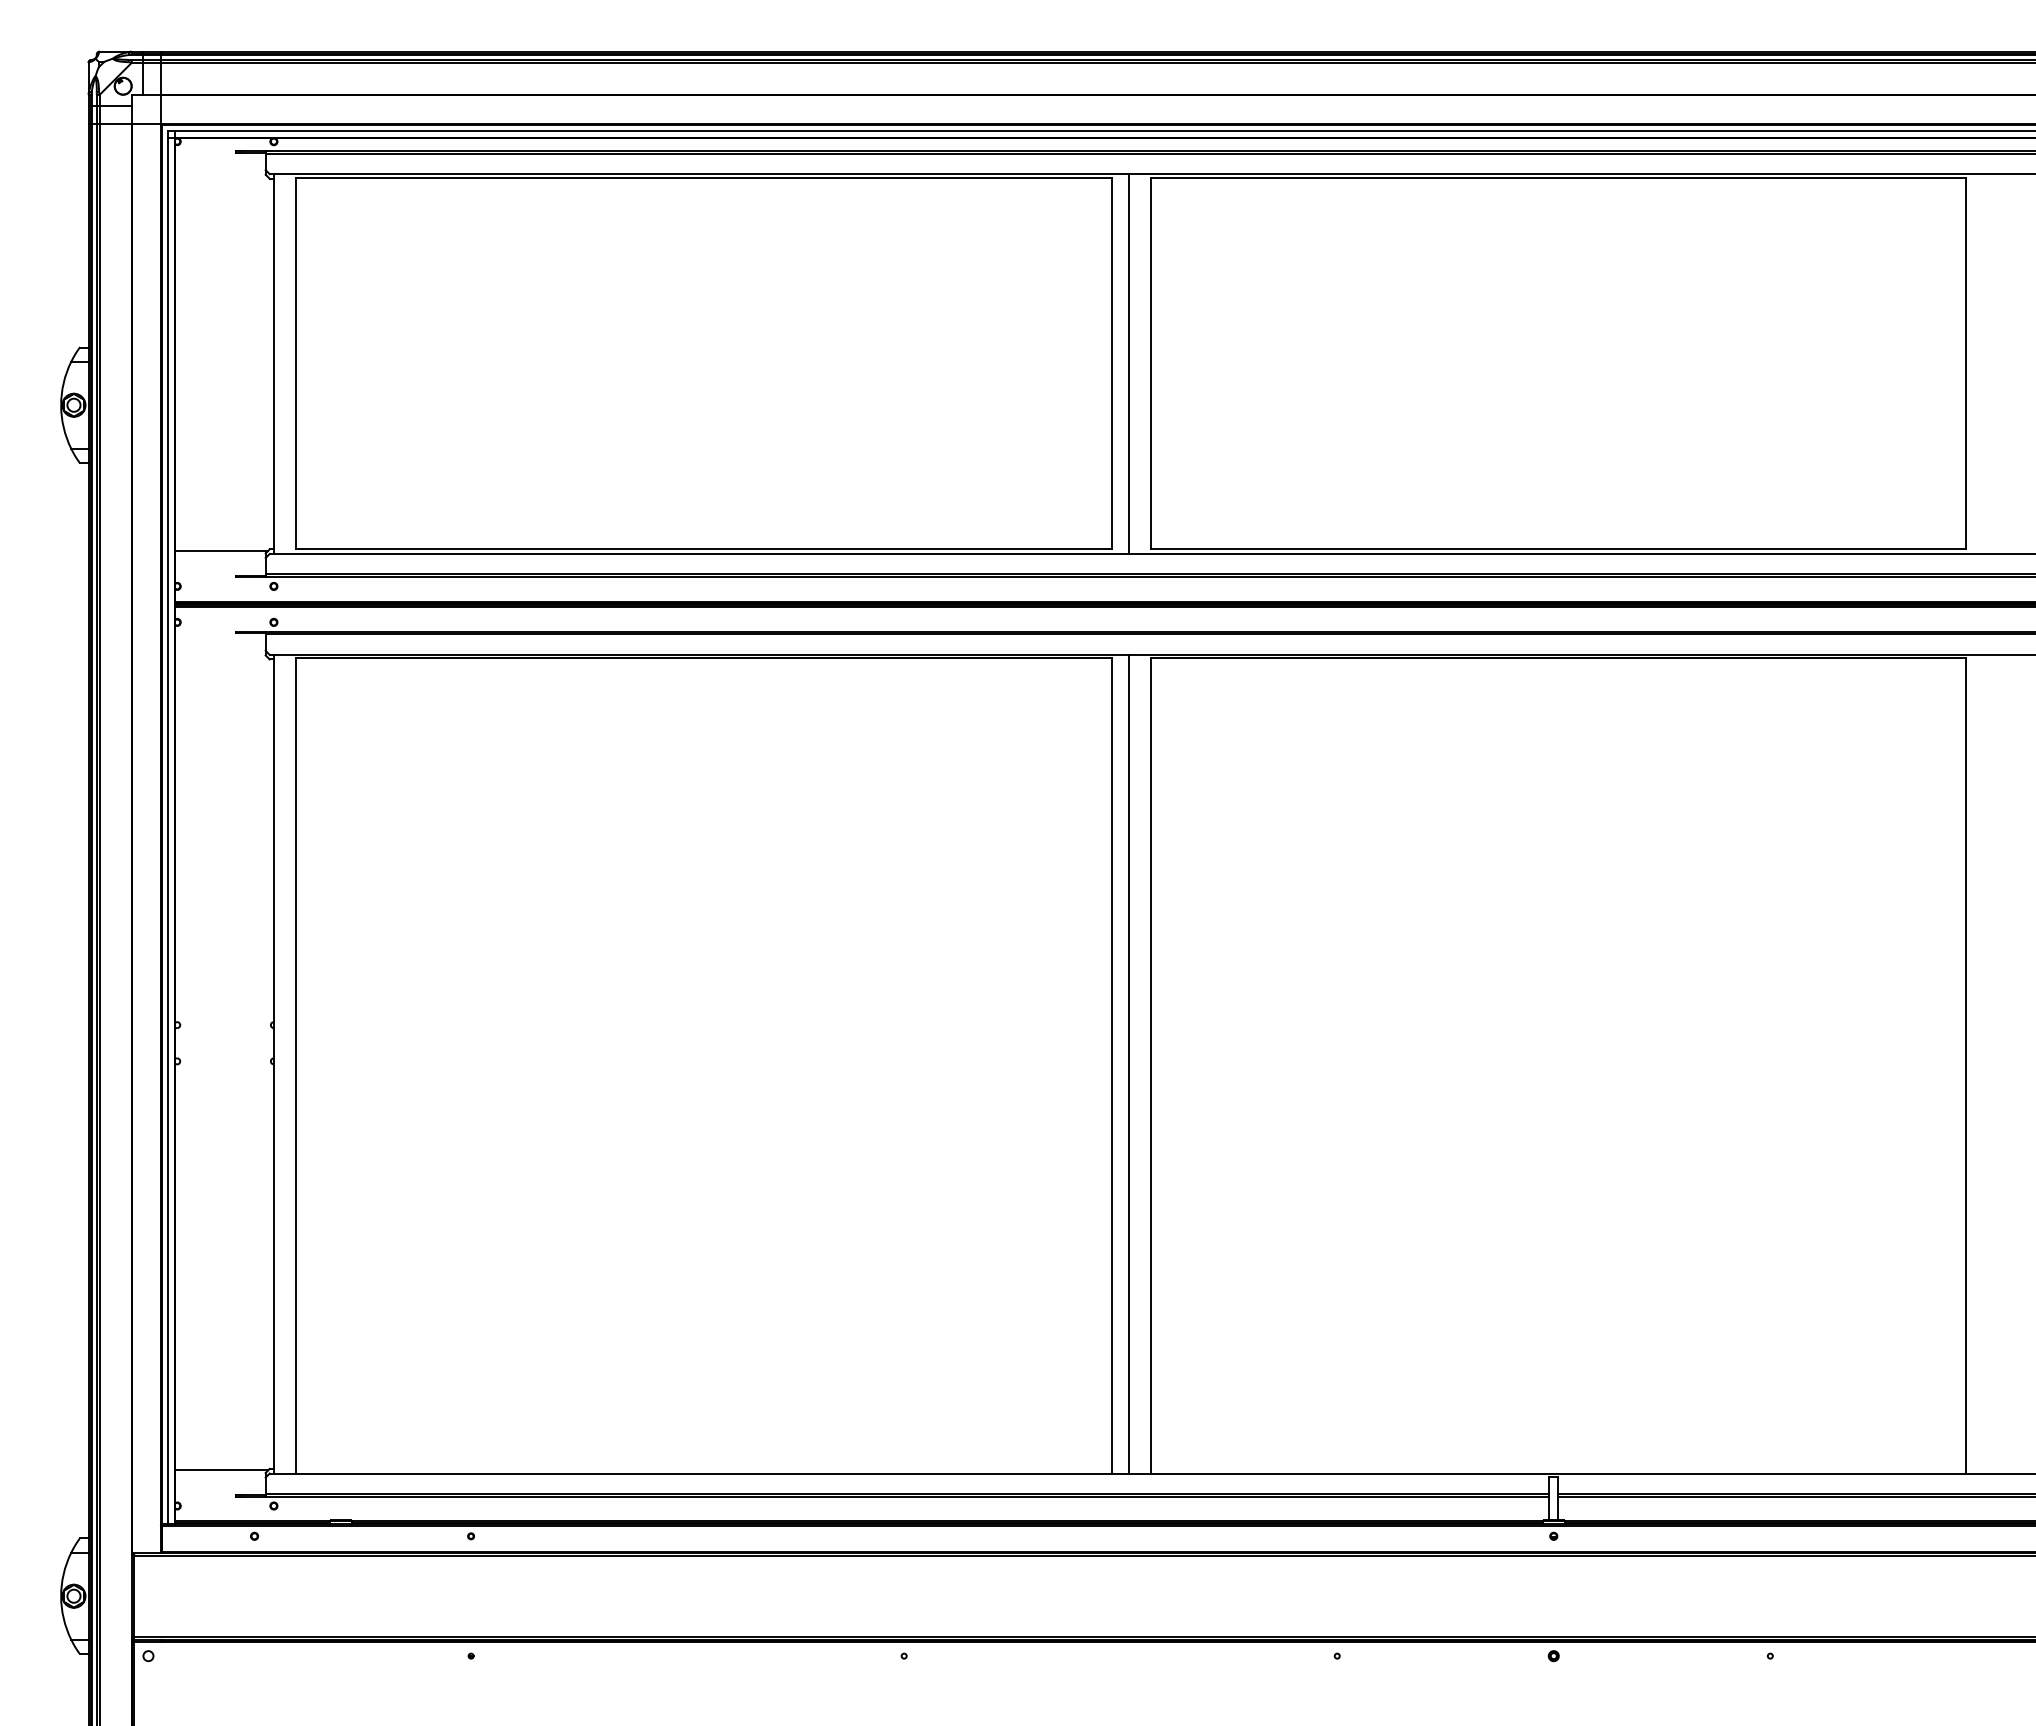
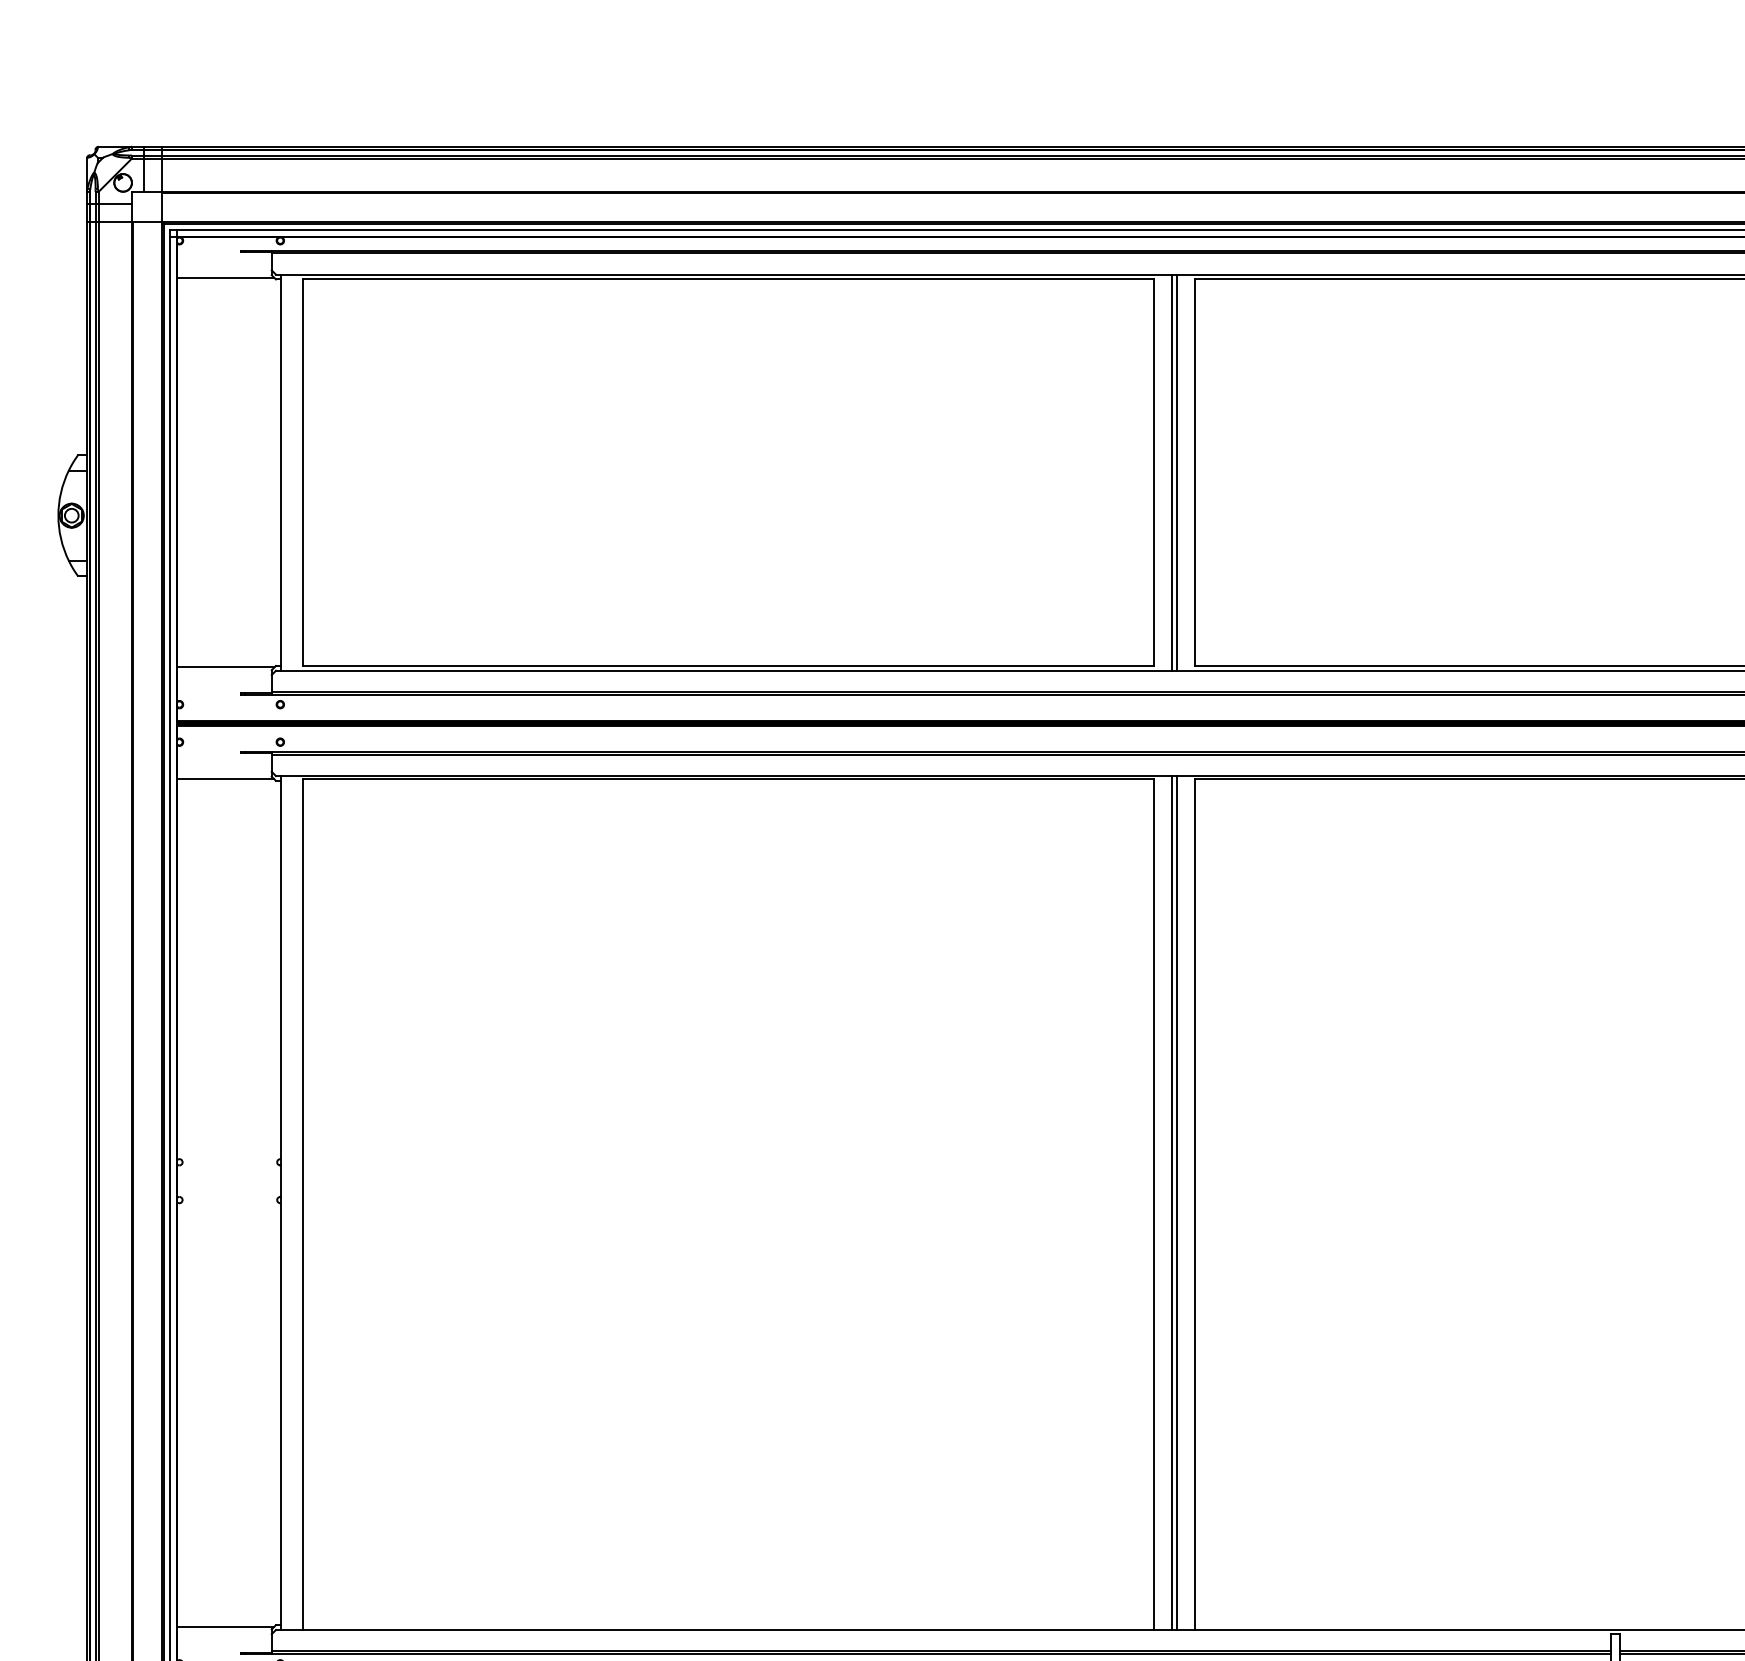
line: (221, 177) -> (225, 278), added
line: (1133, 363) -> (1176, 472), added
line: (221, 658) -> (225, 779), added
line: (1133, 1063) -> (1176, 1202), added

